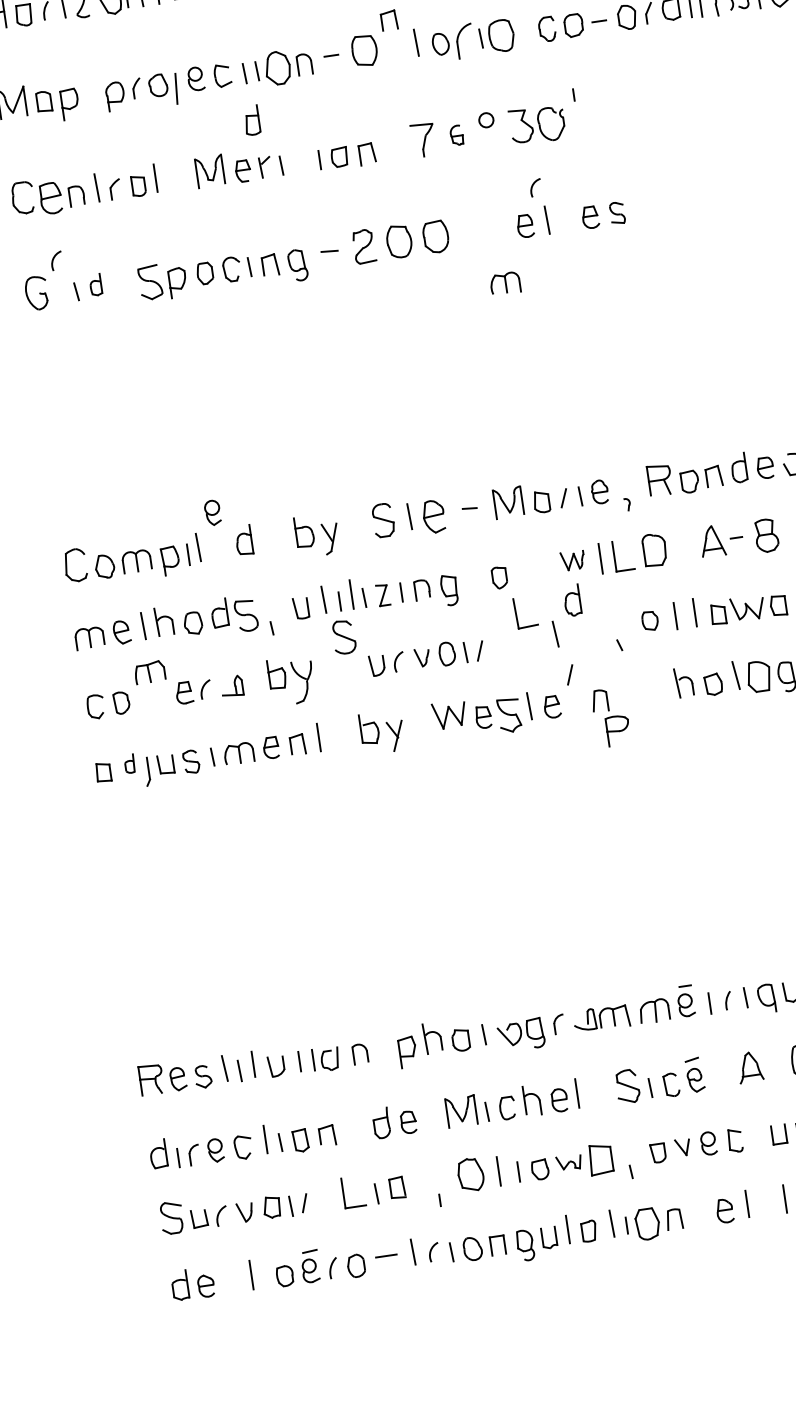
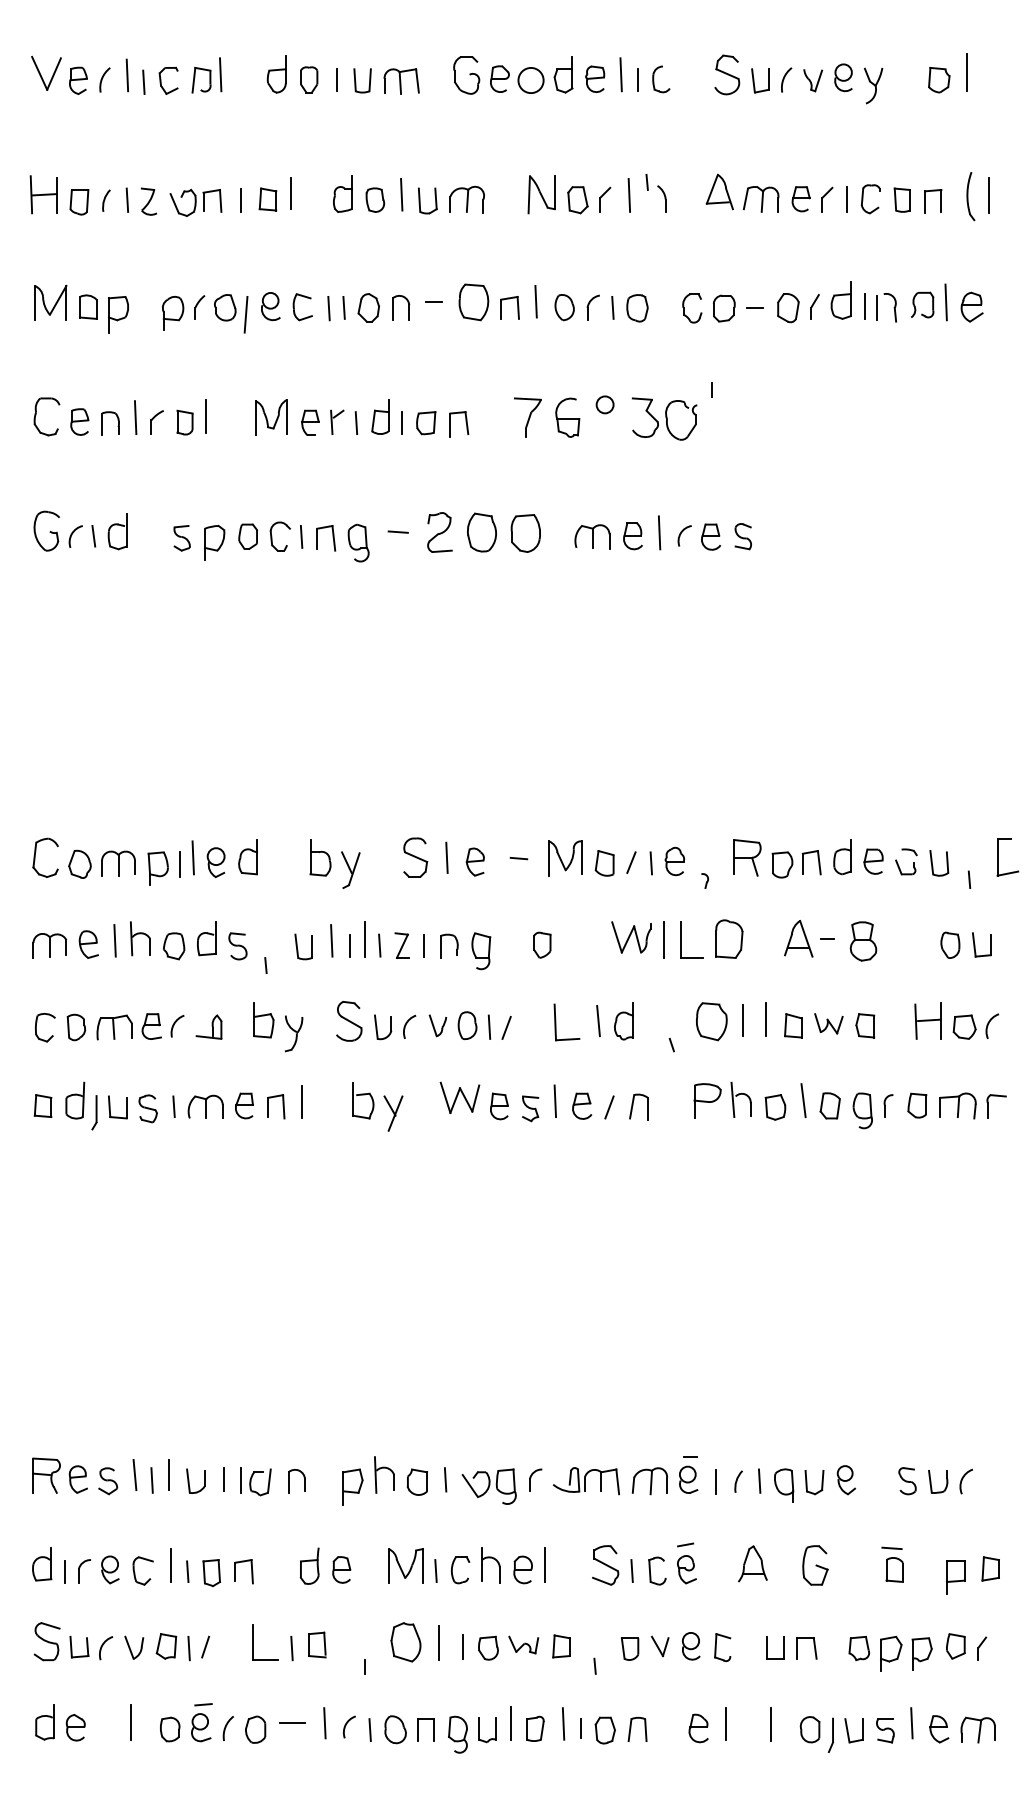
part: (387, 13) -> (509, 299), moved
part: (501, 36) -> (637, 308), size x0.71
part: (464, 40) -> (592, 307), size x0.62
part: (277, 67) -> (368, 307), size x0.71
part: (251, 120) -> (380, 416), moved
part: (456, 135) -> (567, 417), size x1.67
arc: (533, 187) -> (681, 534), moved
part: (50, 197) -> (79, 421), size x0.71
arc: (53, 260) -> (72, 535), moved
part: (149, 283) -> (181, 538), size x0.62
part: (505, 283) -> (592, 536), moved
part: (95, 284) -> (117, 531), size x1.43
part: (212, 512) -> (215, 862), moved
part: (433, 516) -> (474, 861), size x0.71
part: (573, 560) -> (631, 937), size x1.43
part: (572, 600) -> (623, 1021), moved
part: (747, 608) -> (828, 1023), size x0.71
part: (517, 613) -> (556, 1022), moved
part: (246, 615) -> (237, 946), size x0.71
part: (649, 620) -> (711, 1021), size x1.67
part: (344, 637) -> (349, 1021), moved
part: (149, 672) -> (114, 1027), moved
line: (570, 674) -> (609, 1107), moved
part: (758, 676) -> (829, 1105), size x0.71
part: (303, 681) -> (293, 1033), size x0.71
part: (509, 715) -> (530, 1108), size x0.62
part: (618, 730) -> (707, 1100), moved
part: (129, 763) -> (75, 1100), size x1.67
part: (600, 1159) -> (561, 1646), size x0.62
part: (646, 1224) -> (604, 1730), size x0.71

